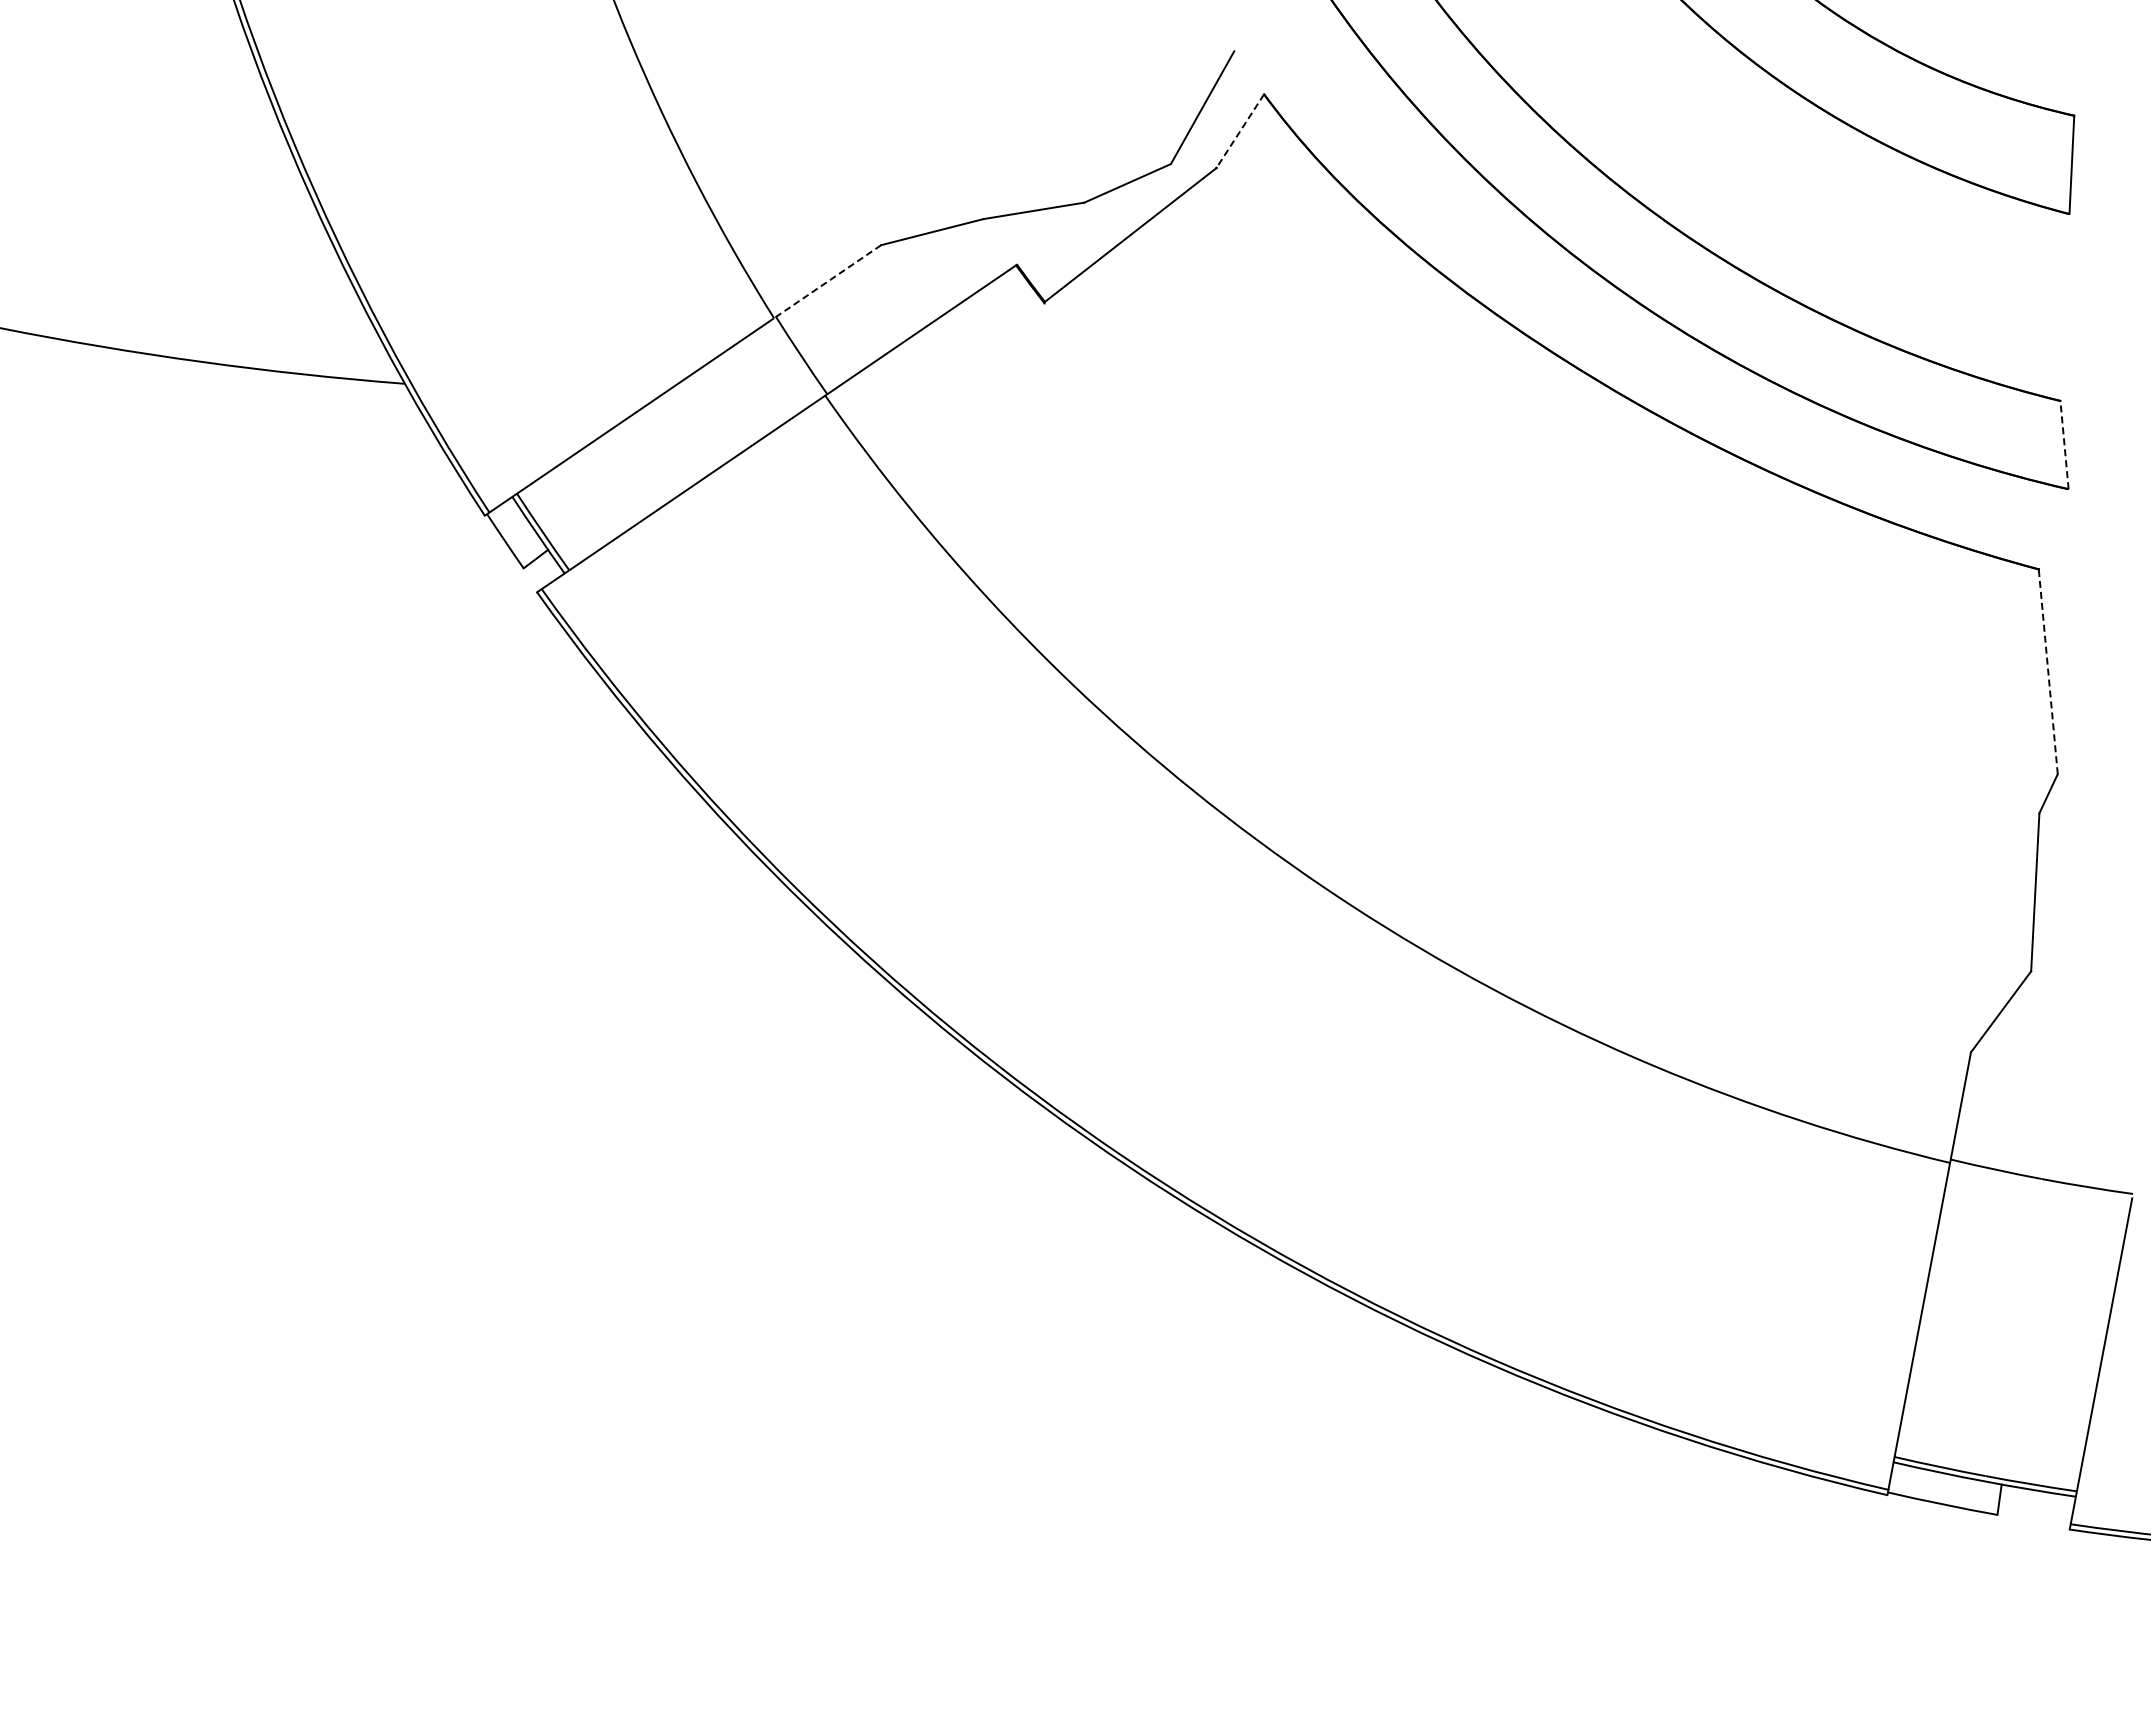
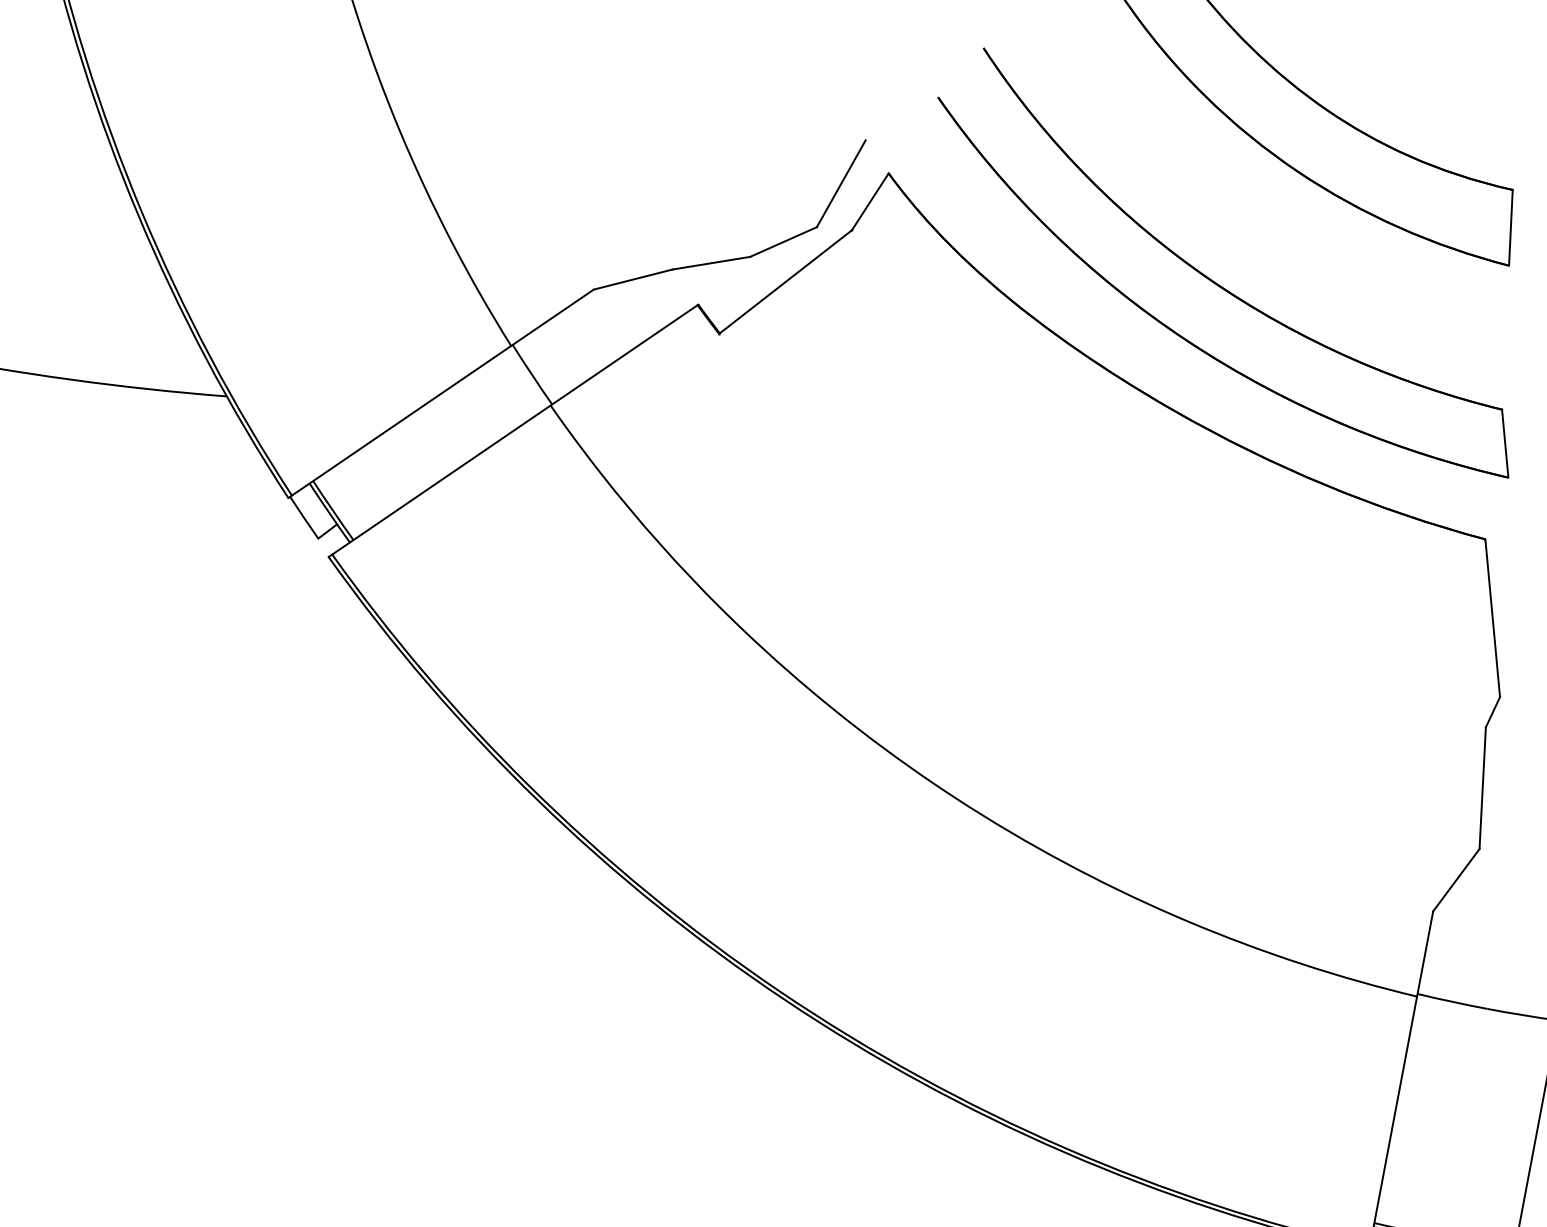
line: (1240, 131) -> (870, 202), dashed -> solid
line: (827, 281) -> (552, 317), dashed -> solid
line: (2064, 444) -> (1505, 443), dashed -> solid
line: (2048, 671) -> (1492, 618), dashed -> solid

